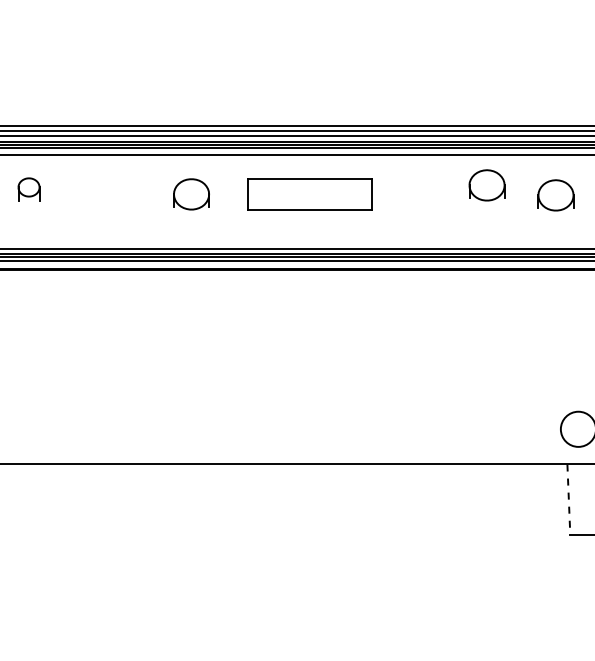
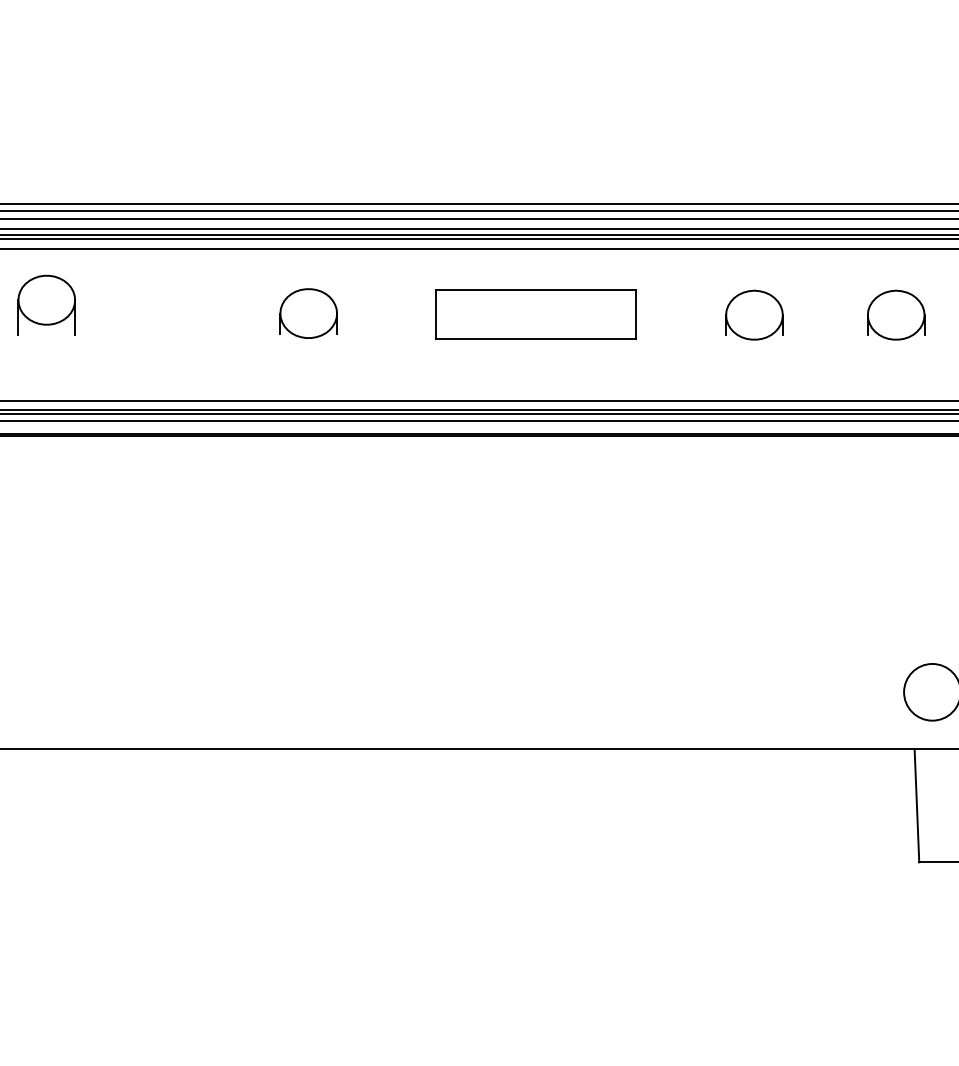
part: (486, 185) -> (753, 315), moved
part: (28, 189) -> (45, 305), size x1.67
part: (309, 194) -> (535, 313), moved
line: (568, 500) -> (916, 807), dashed -> solid

